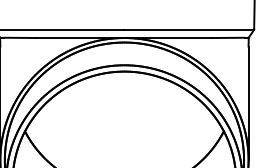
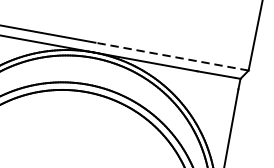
line: (189, 29) -> (172, 56), solid -> dashed

